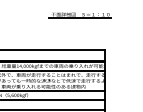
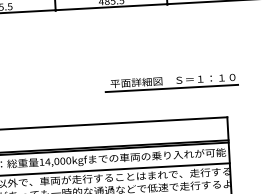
part: (79, 15) -> (170, 82), moved

